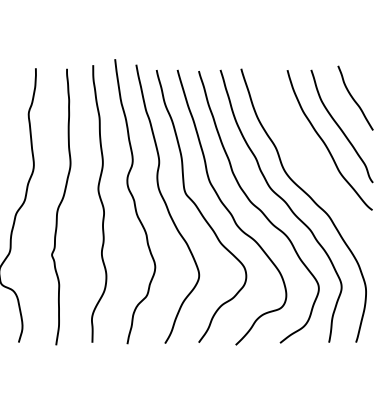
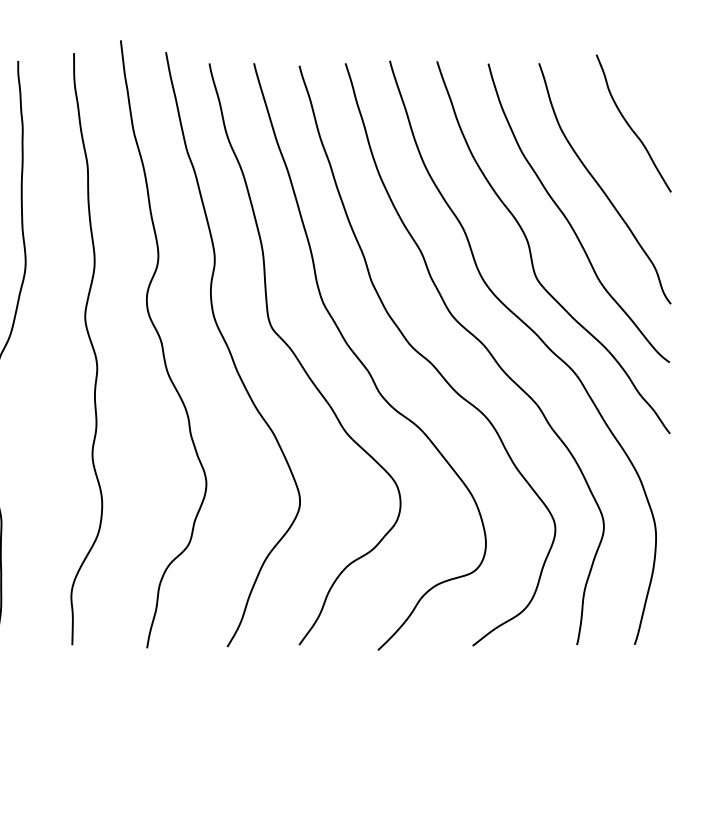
curve: (308, 159) -> (533, 254), added

